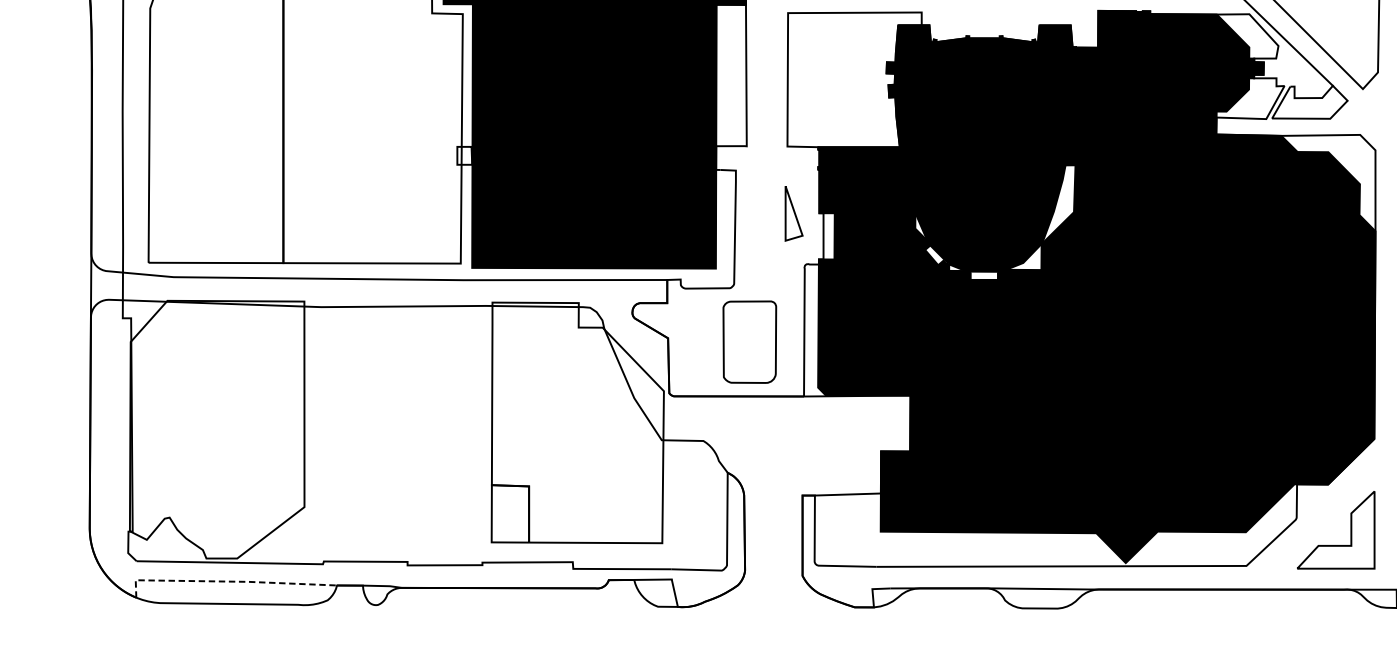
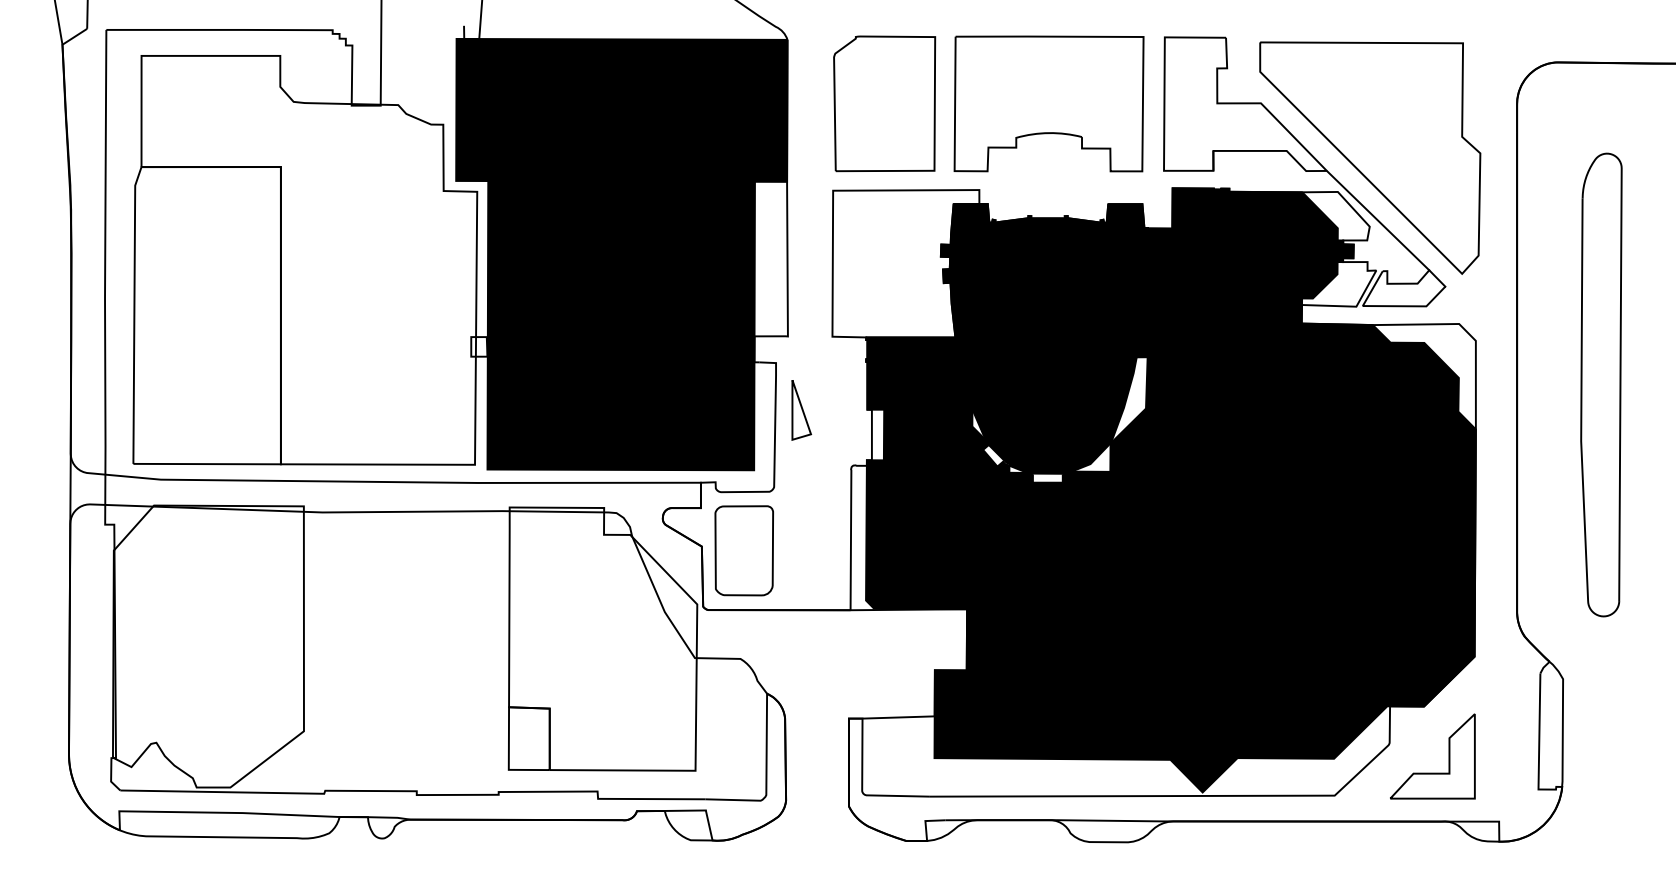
part: (793, 213) -> (801, 410), moved
part: (749, 341) -> (743, 550), moved
line: (227, 581) -> (219, 812), dashed -> solid

